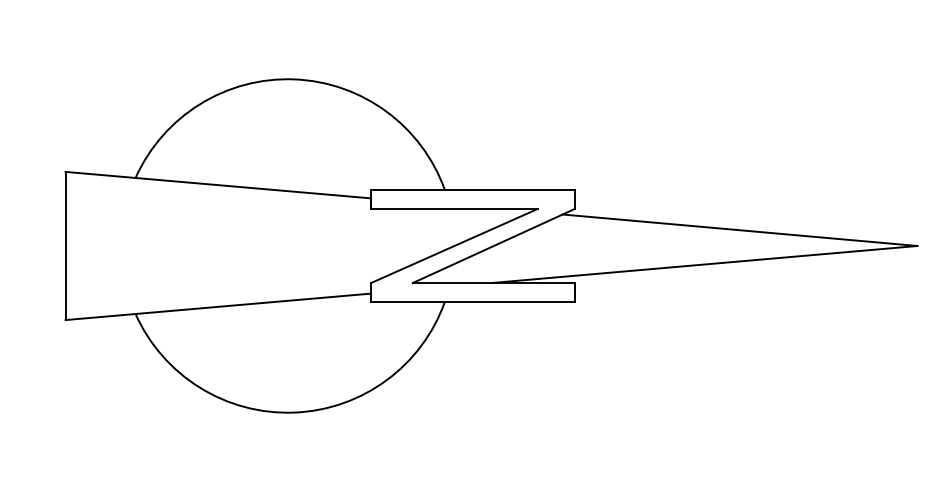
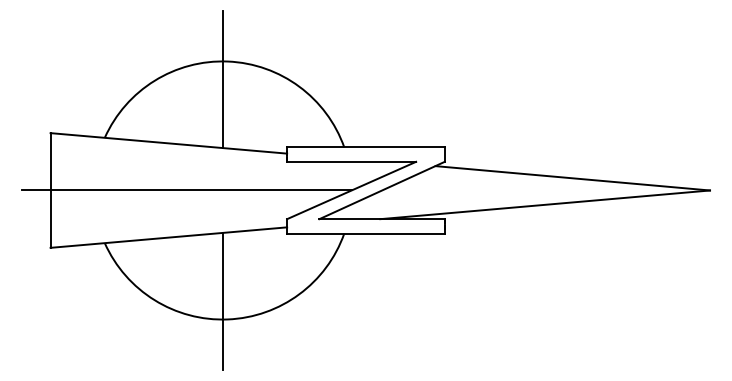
line: (287, 102) -> (222, 79), added
line: (241, 246) -> (186, 190), added
line: (287, 388) -> (222, 300), added

